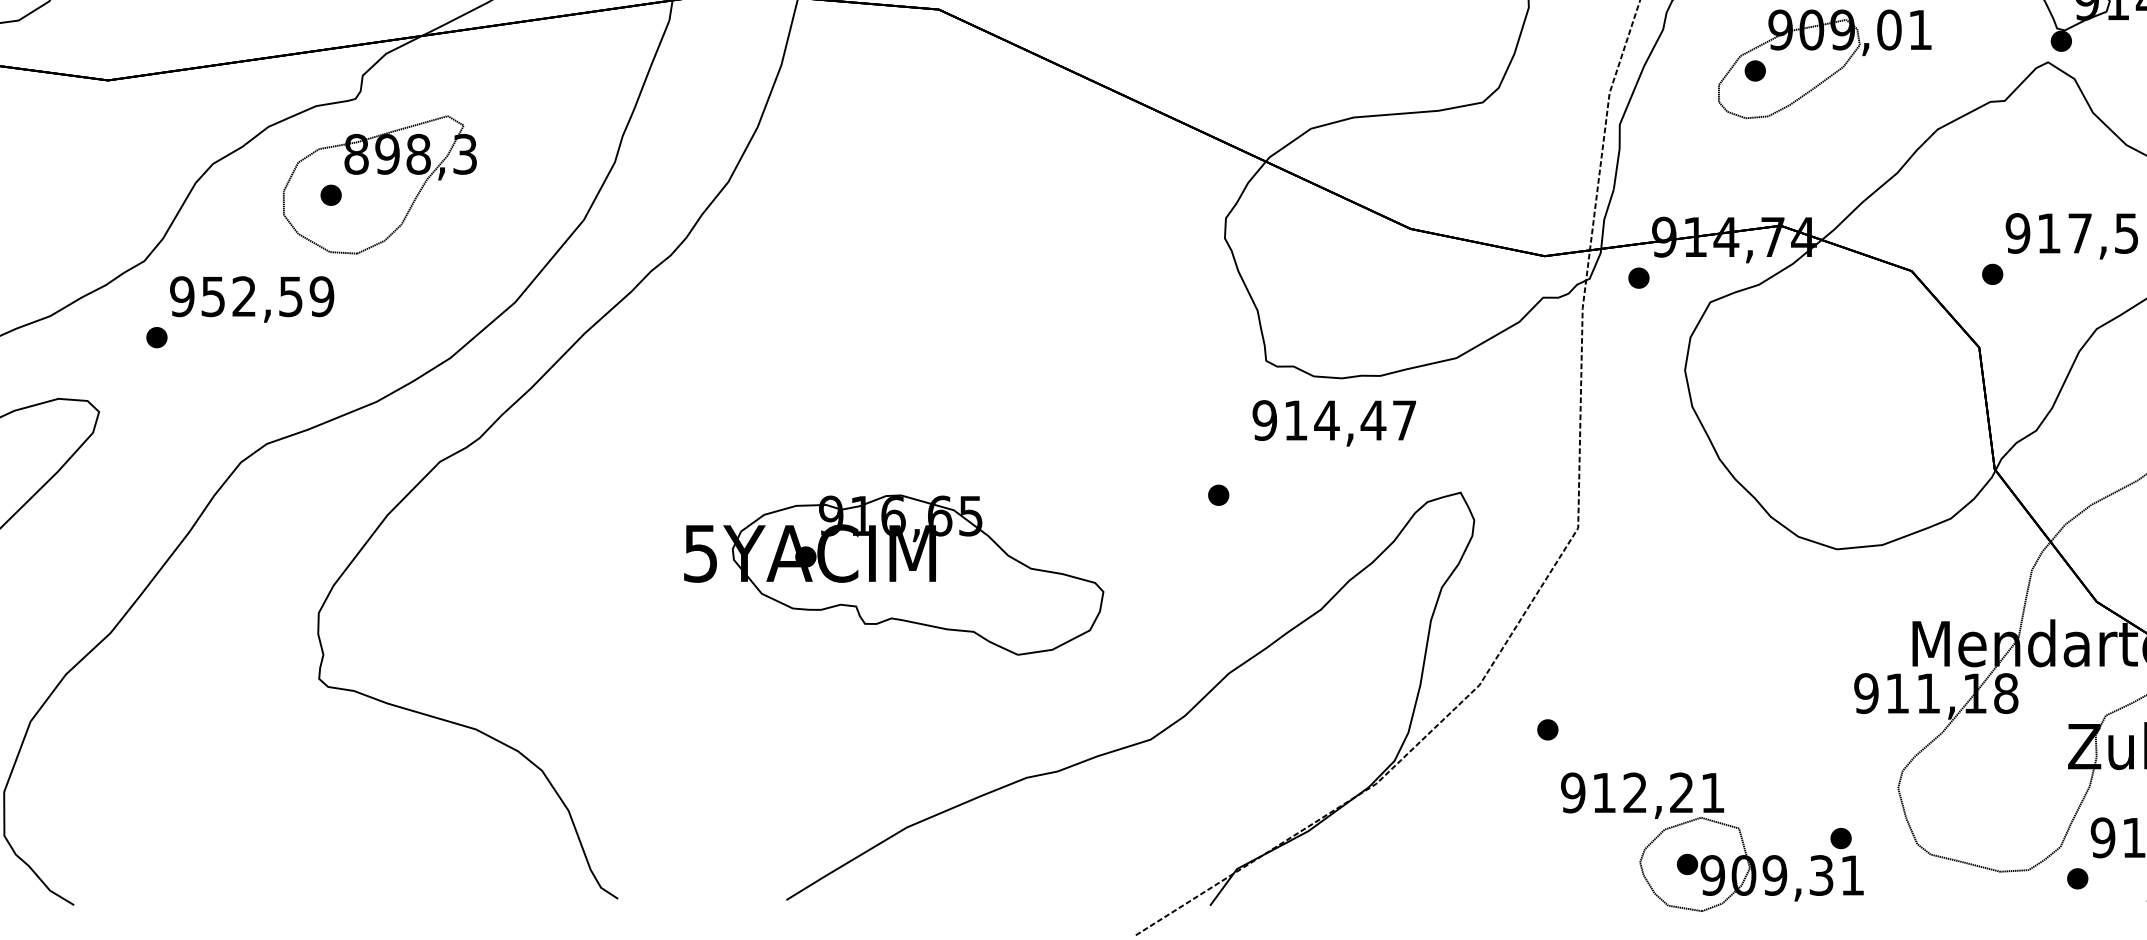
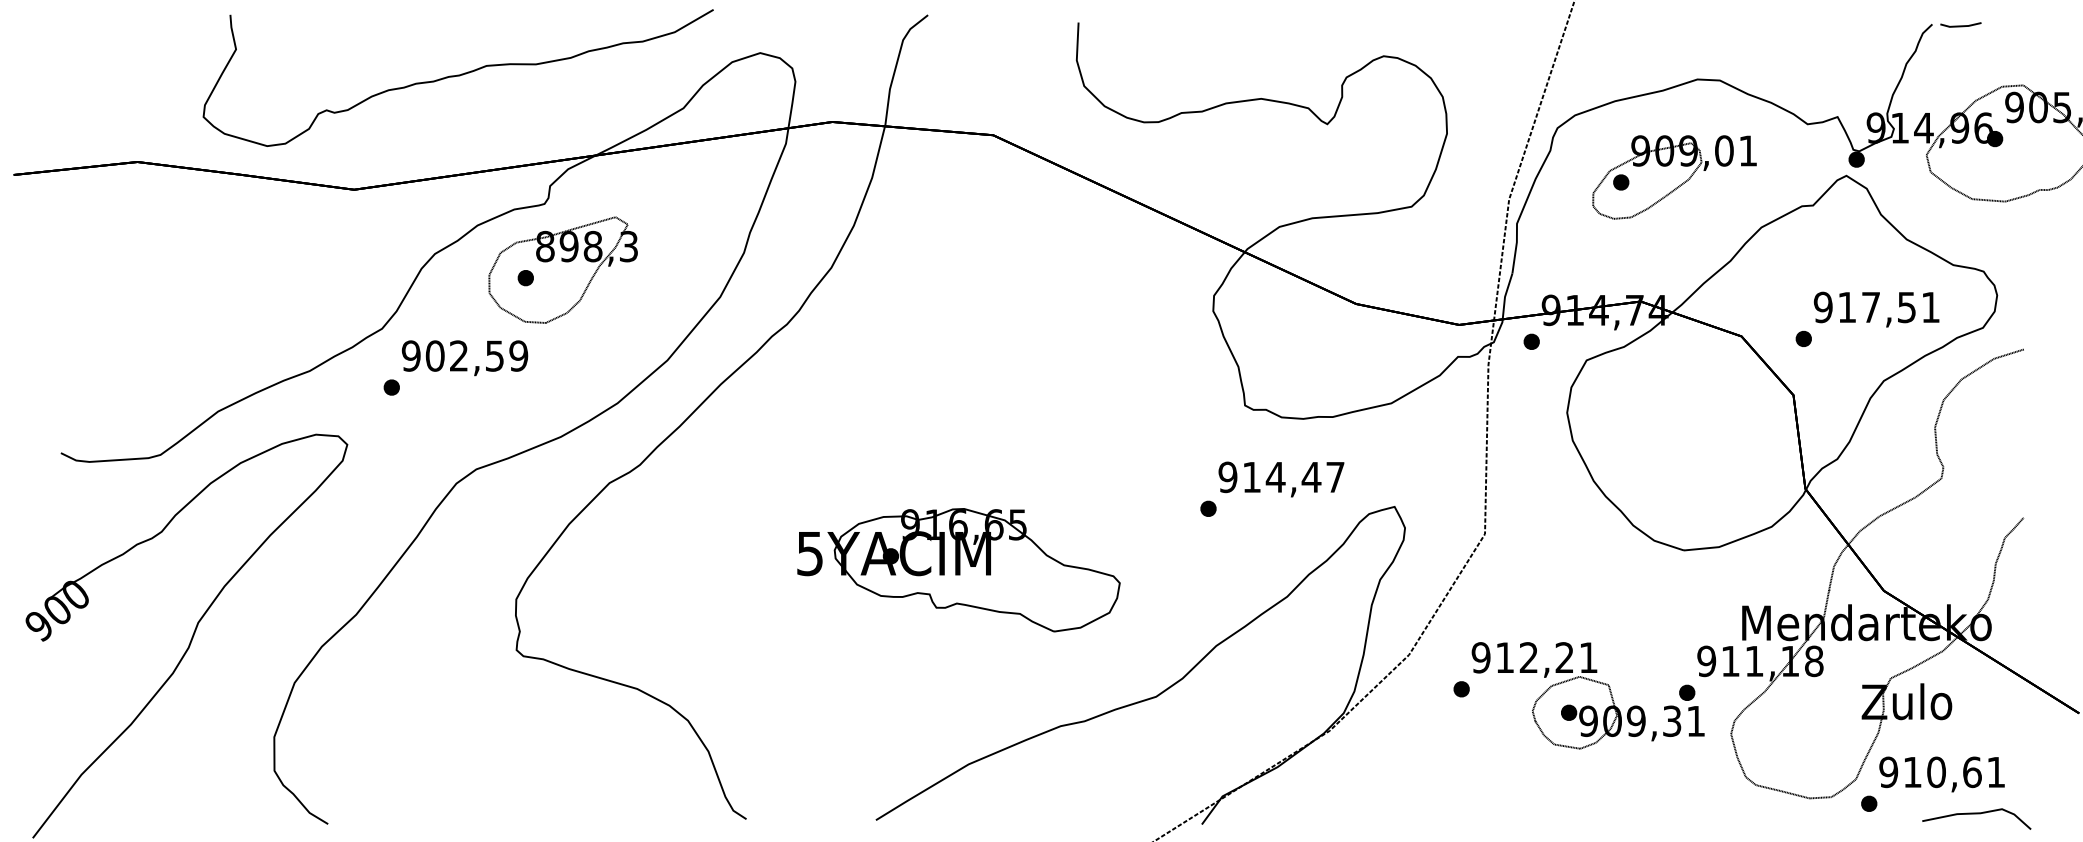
text: (212, 295) -> (434, 355), 952,59 -> 902,59
text: (1334, 423) -> (1281, 479), moved
part: (1711, 841) -> (1587, 695), moved

